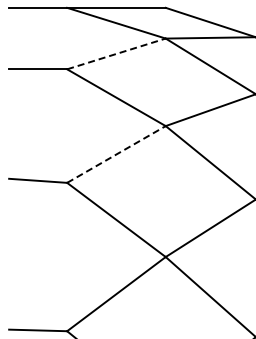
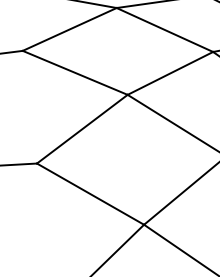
line: (116, 53) -> (69, 29), dashed -> solid
line: (116, 154) -> (82, 129), dashed -> solid

